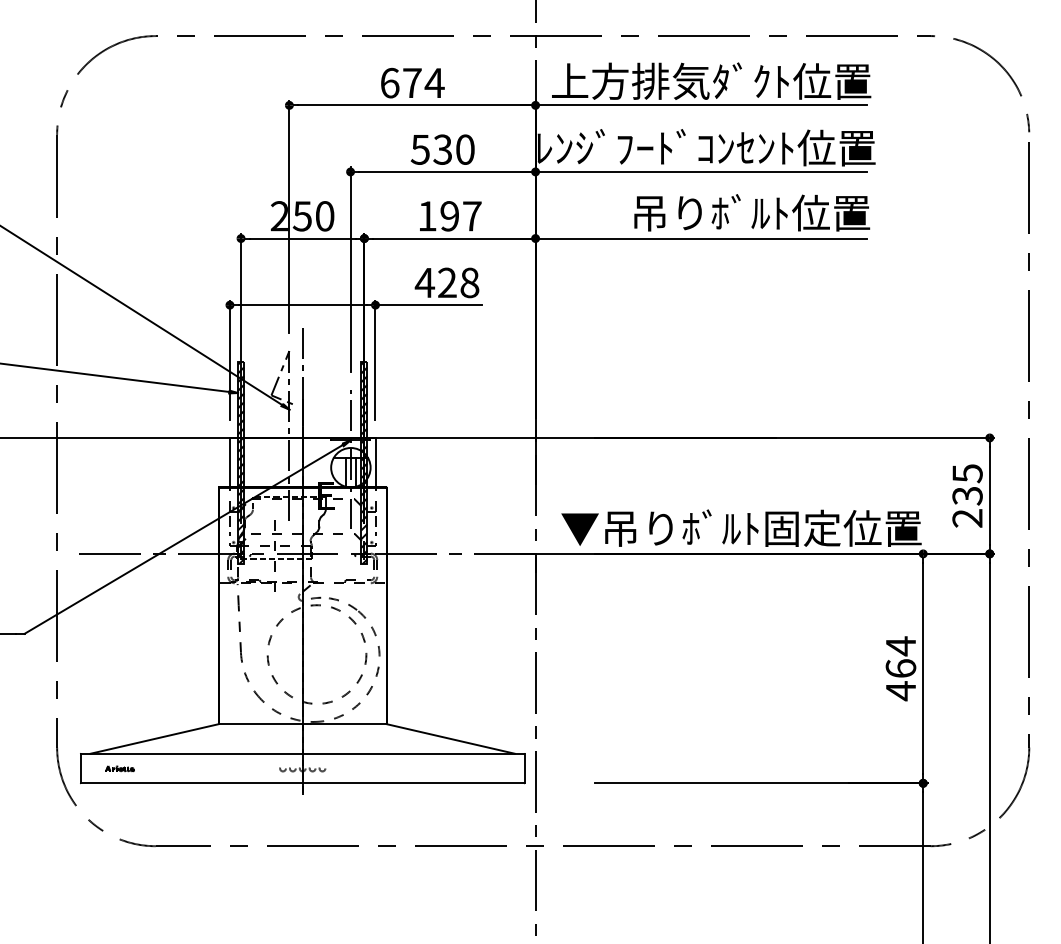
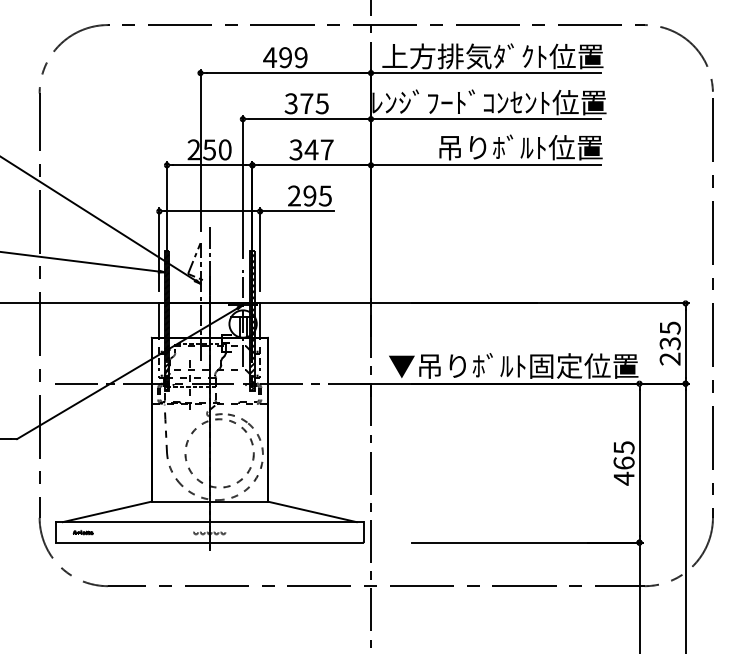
text: (412, 82) -> (285, 57), 674 -> 499
text: (442, 149) -> (306, 103), 530 -> 375
text: (438, 215) -> (303, 149), 197 -> 347
text: (446, 282) -> (309, 195), 428 -> 295
text: (900, 645) -> (623, 447), 464 -> 465

